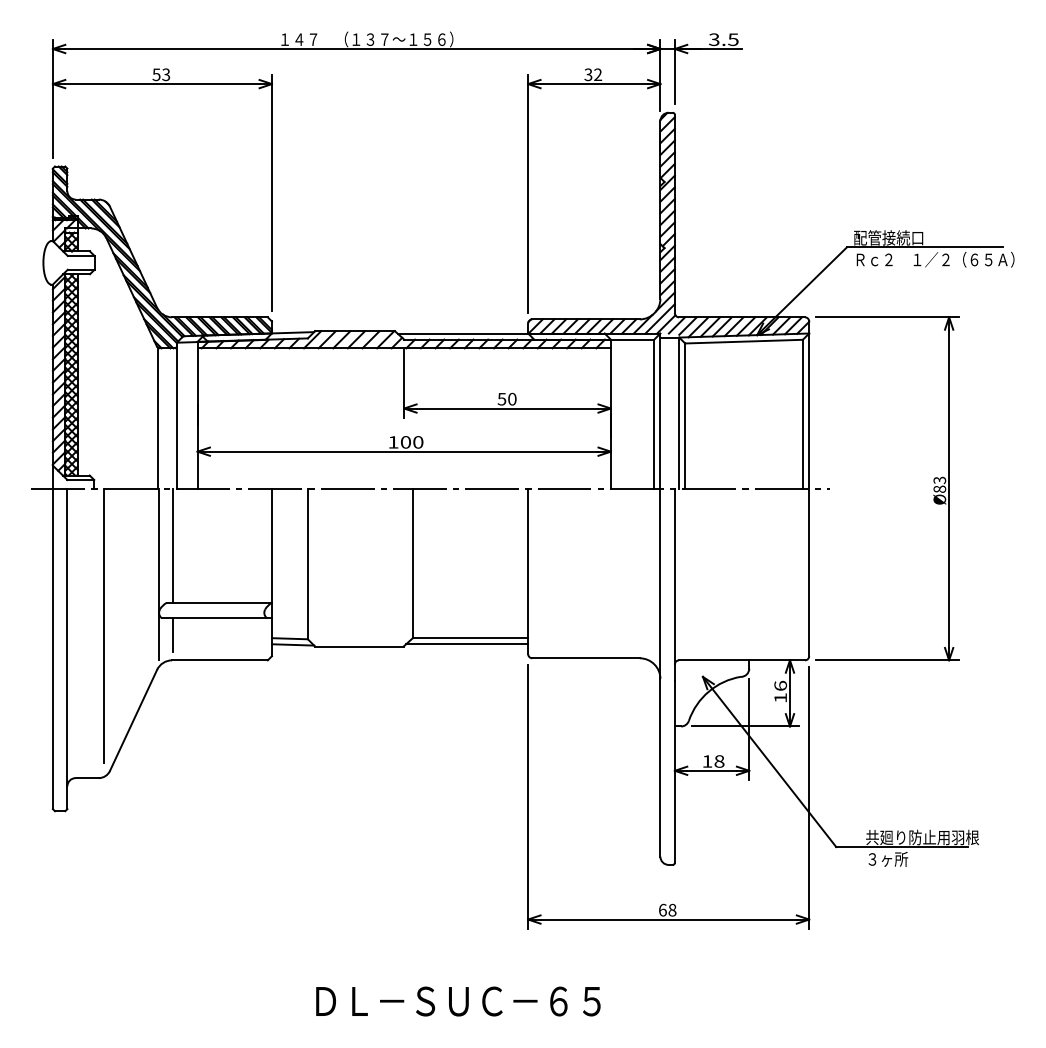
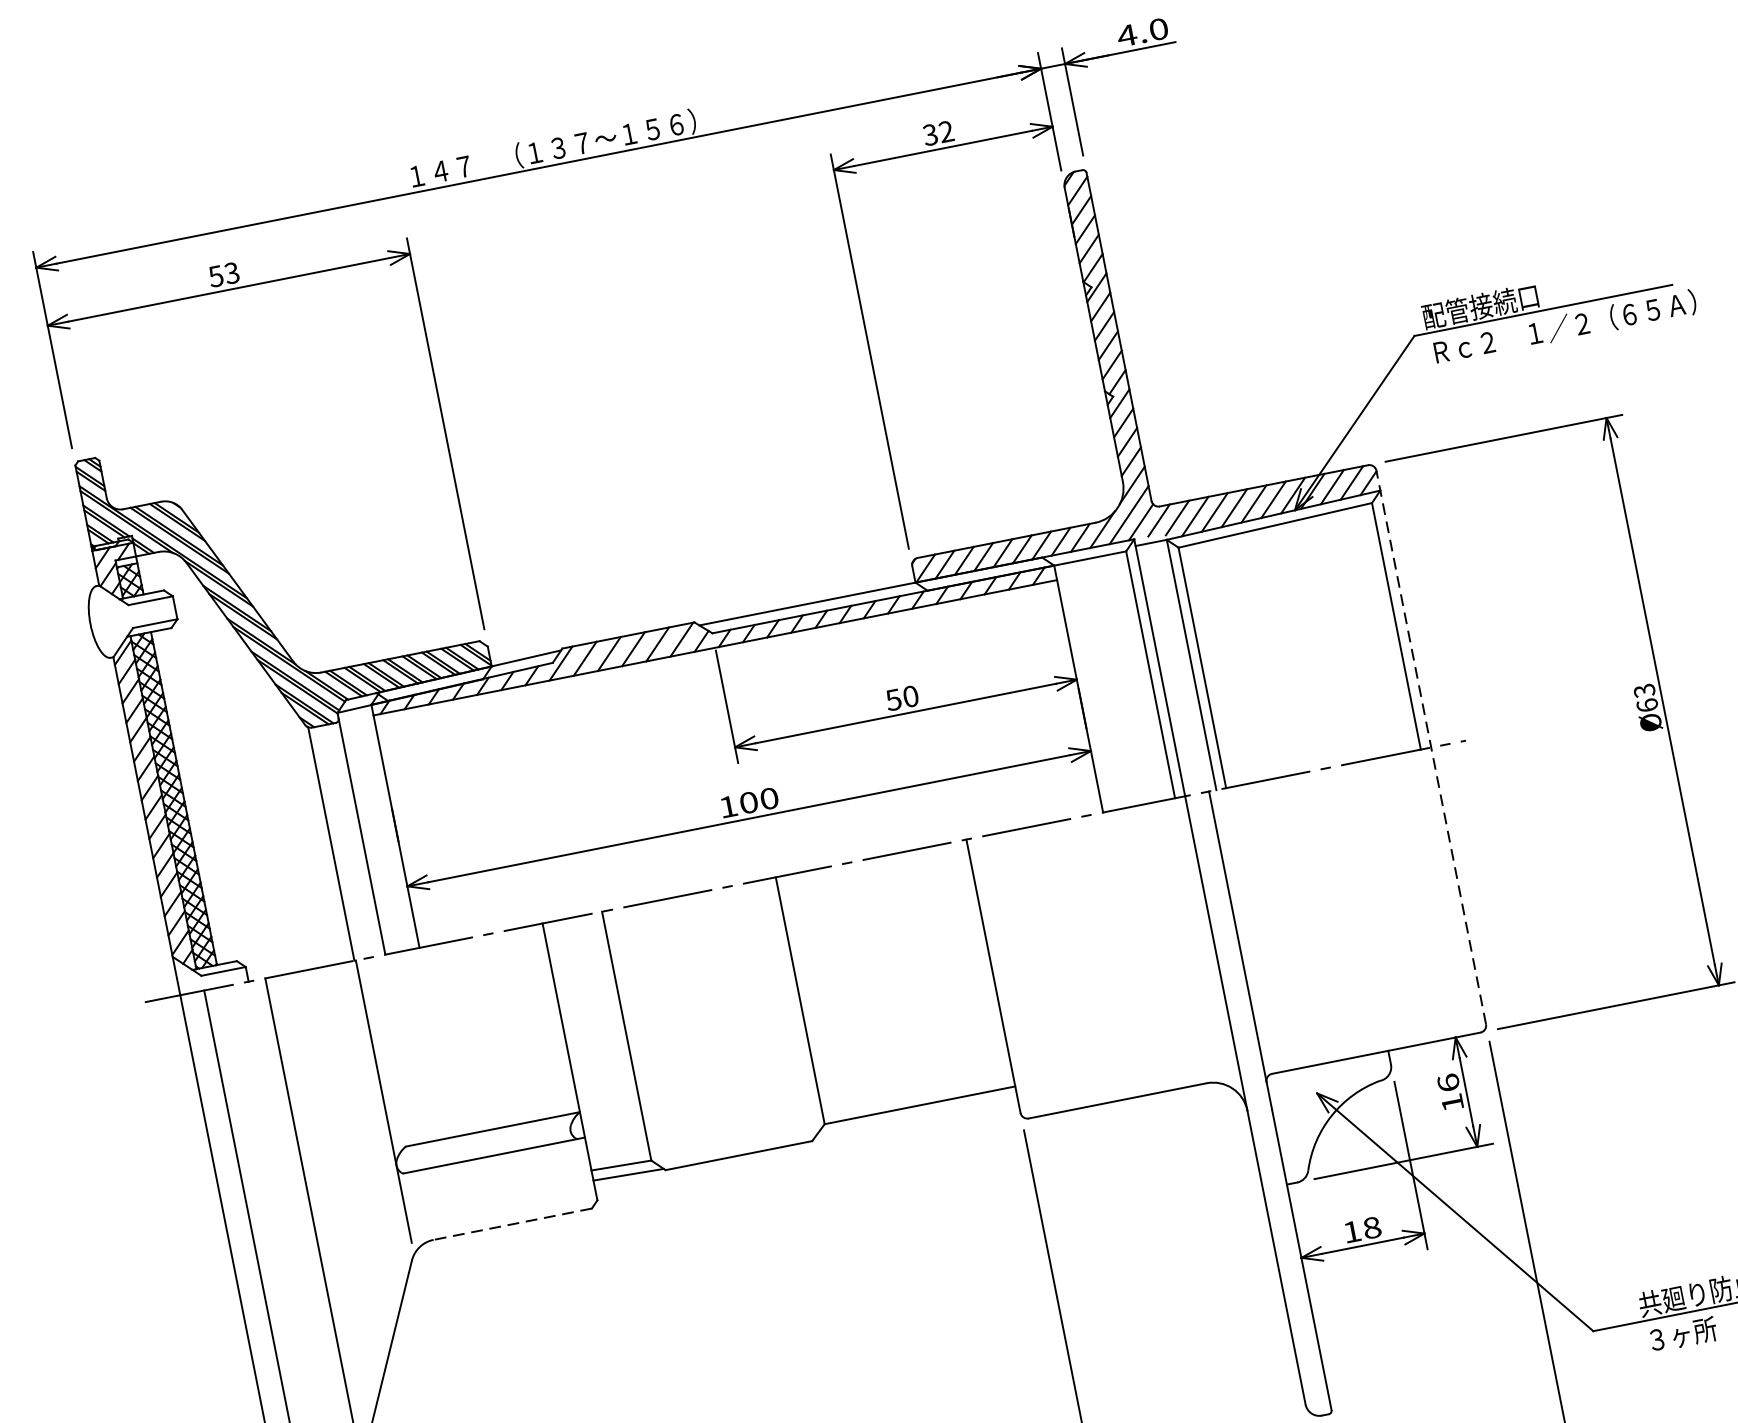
text: (723, 39) -> (1142, 32), 3.5 -> 4.0
line: (809, 488) -> (1431, 746), solid -> dashed
text: (939, 488) -> (1646, 704), Ø83 -> Ø63
line: (172, 545) -> (396, 1049), removed
line: (172, 634) -> (425, 1196), removed
line: (467, 644) -> (917, 1116), removed
line: (219, 660) -> (512, 1224), solid -> dashed

